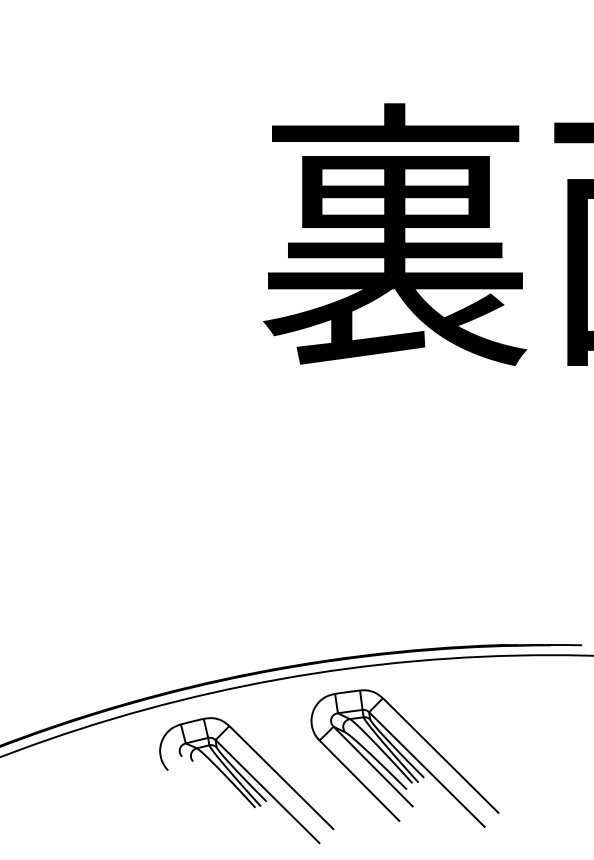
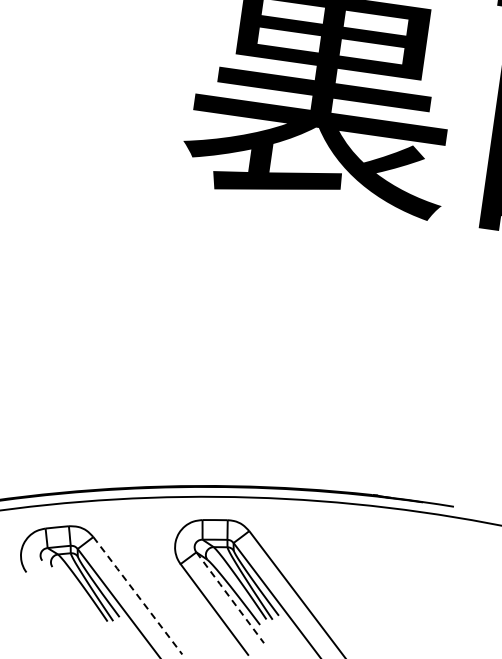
line: (373, 766) -> (230, 597), solid -> dashed
line: (281, 777) -> (137, 595), solid -> dashed

